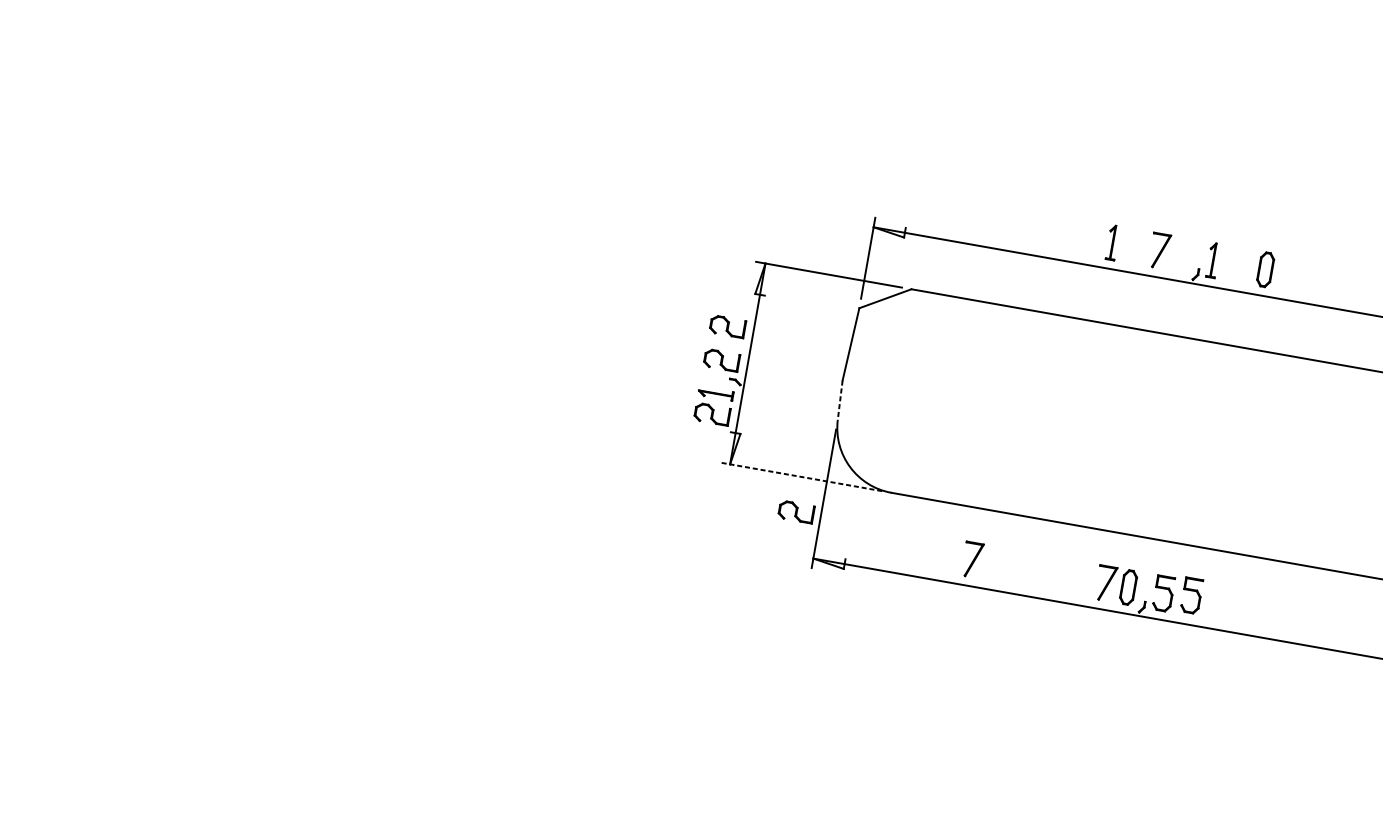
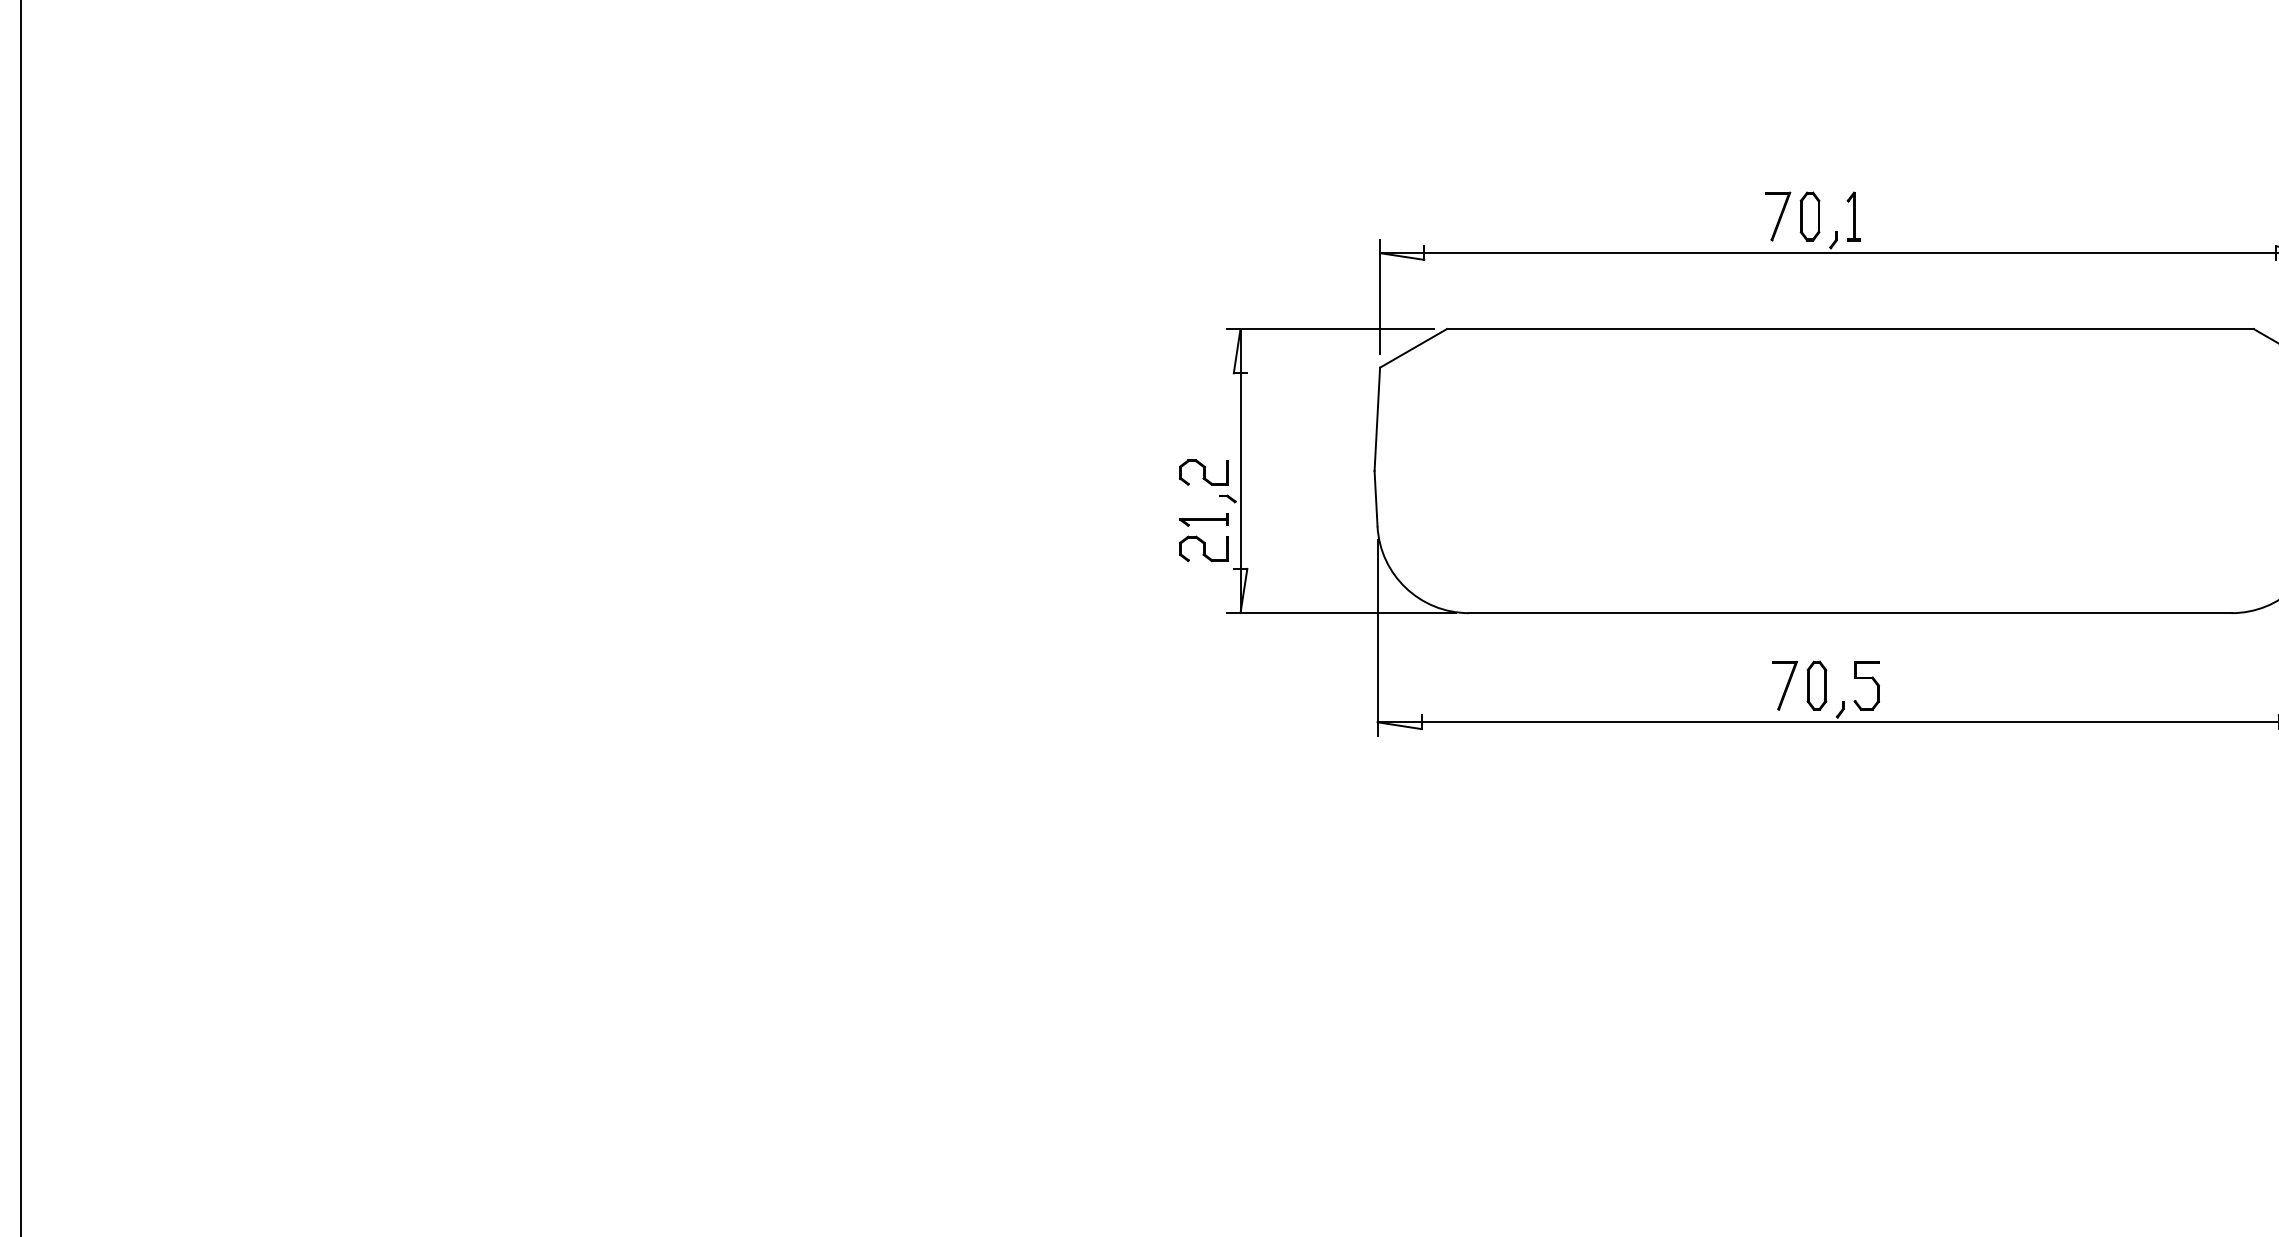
part: (1112, 242) -> (1711, 216), removed
part: (1265, 269) -> (1809, 216), moved
part: (727, 326) -> (1203, 424), removed
line: (840, 400) -> (1376, 498), dashed -> solid
line: (800, 477) -> (1340, 613), dashed -> solid
part: (796, 511) -> (1342, 662), removed
part: (972, 559) -> (1596, 685), removed
part: (1192, 590) -> (1905, 674), removed

